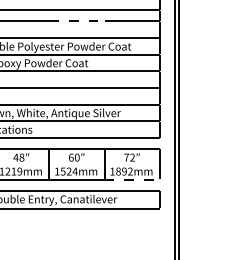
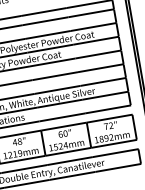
line: (76, 21) -> (45, 21), dashed -> solid
line: (132, 179) -> (114, 143), dashed -> solid

